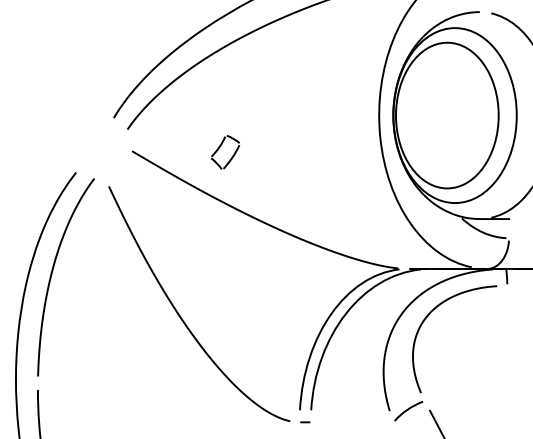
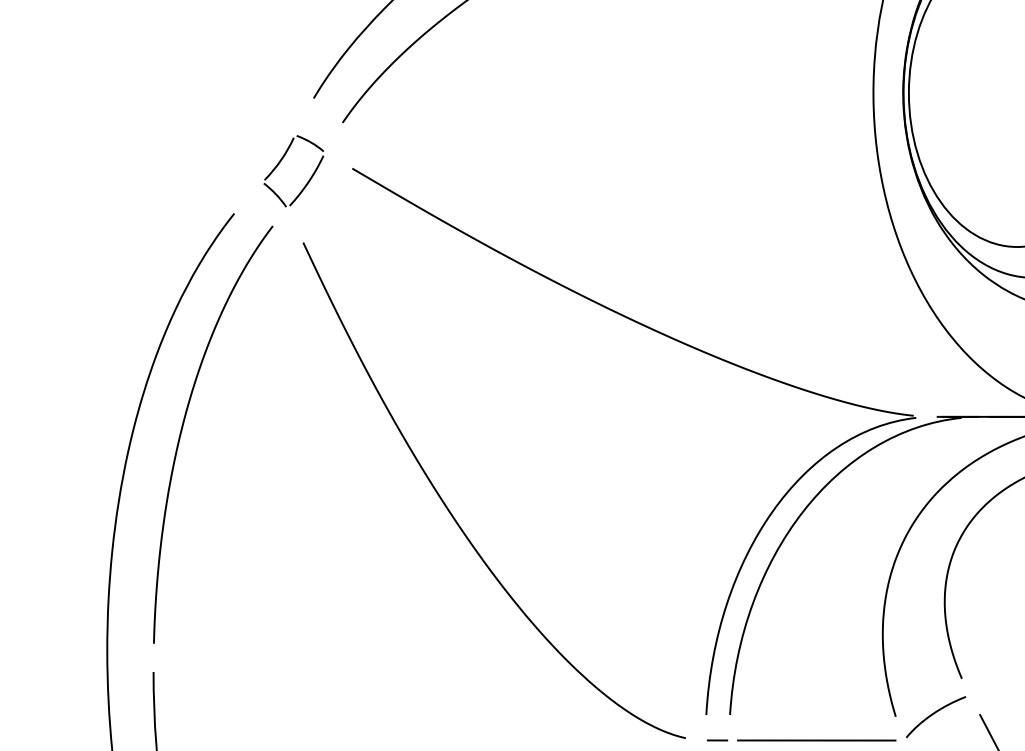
part: (220, 147) -> (283, 160), moved
line: (351, 422) -> (815, 740), added

